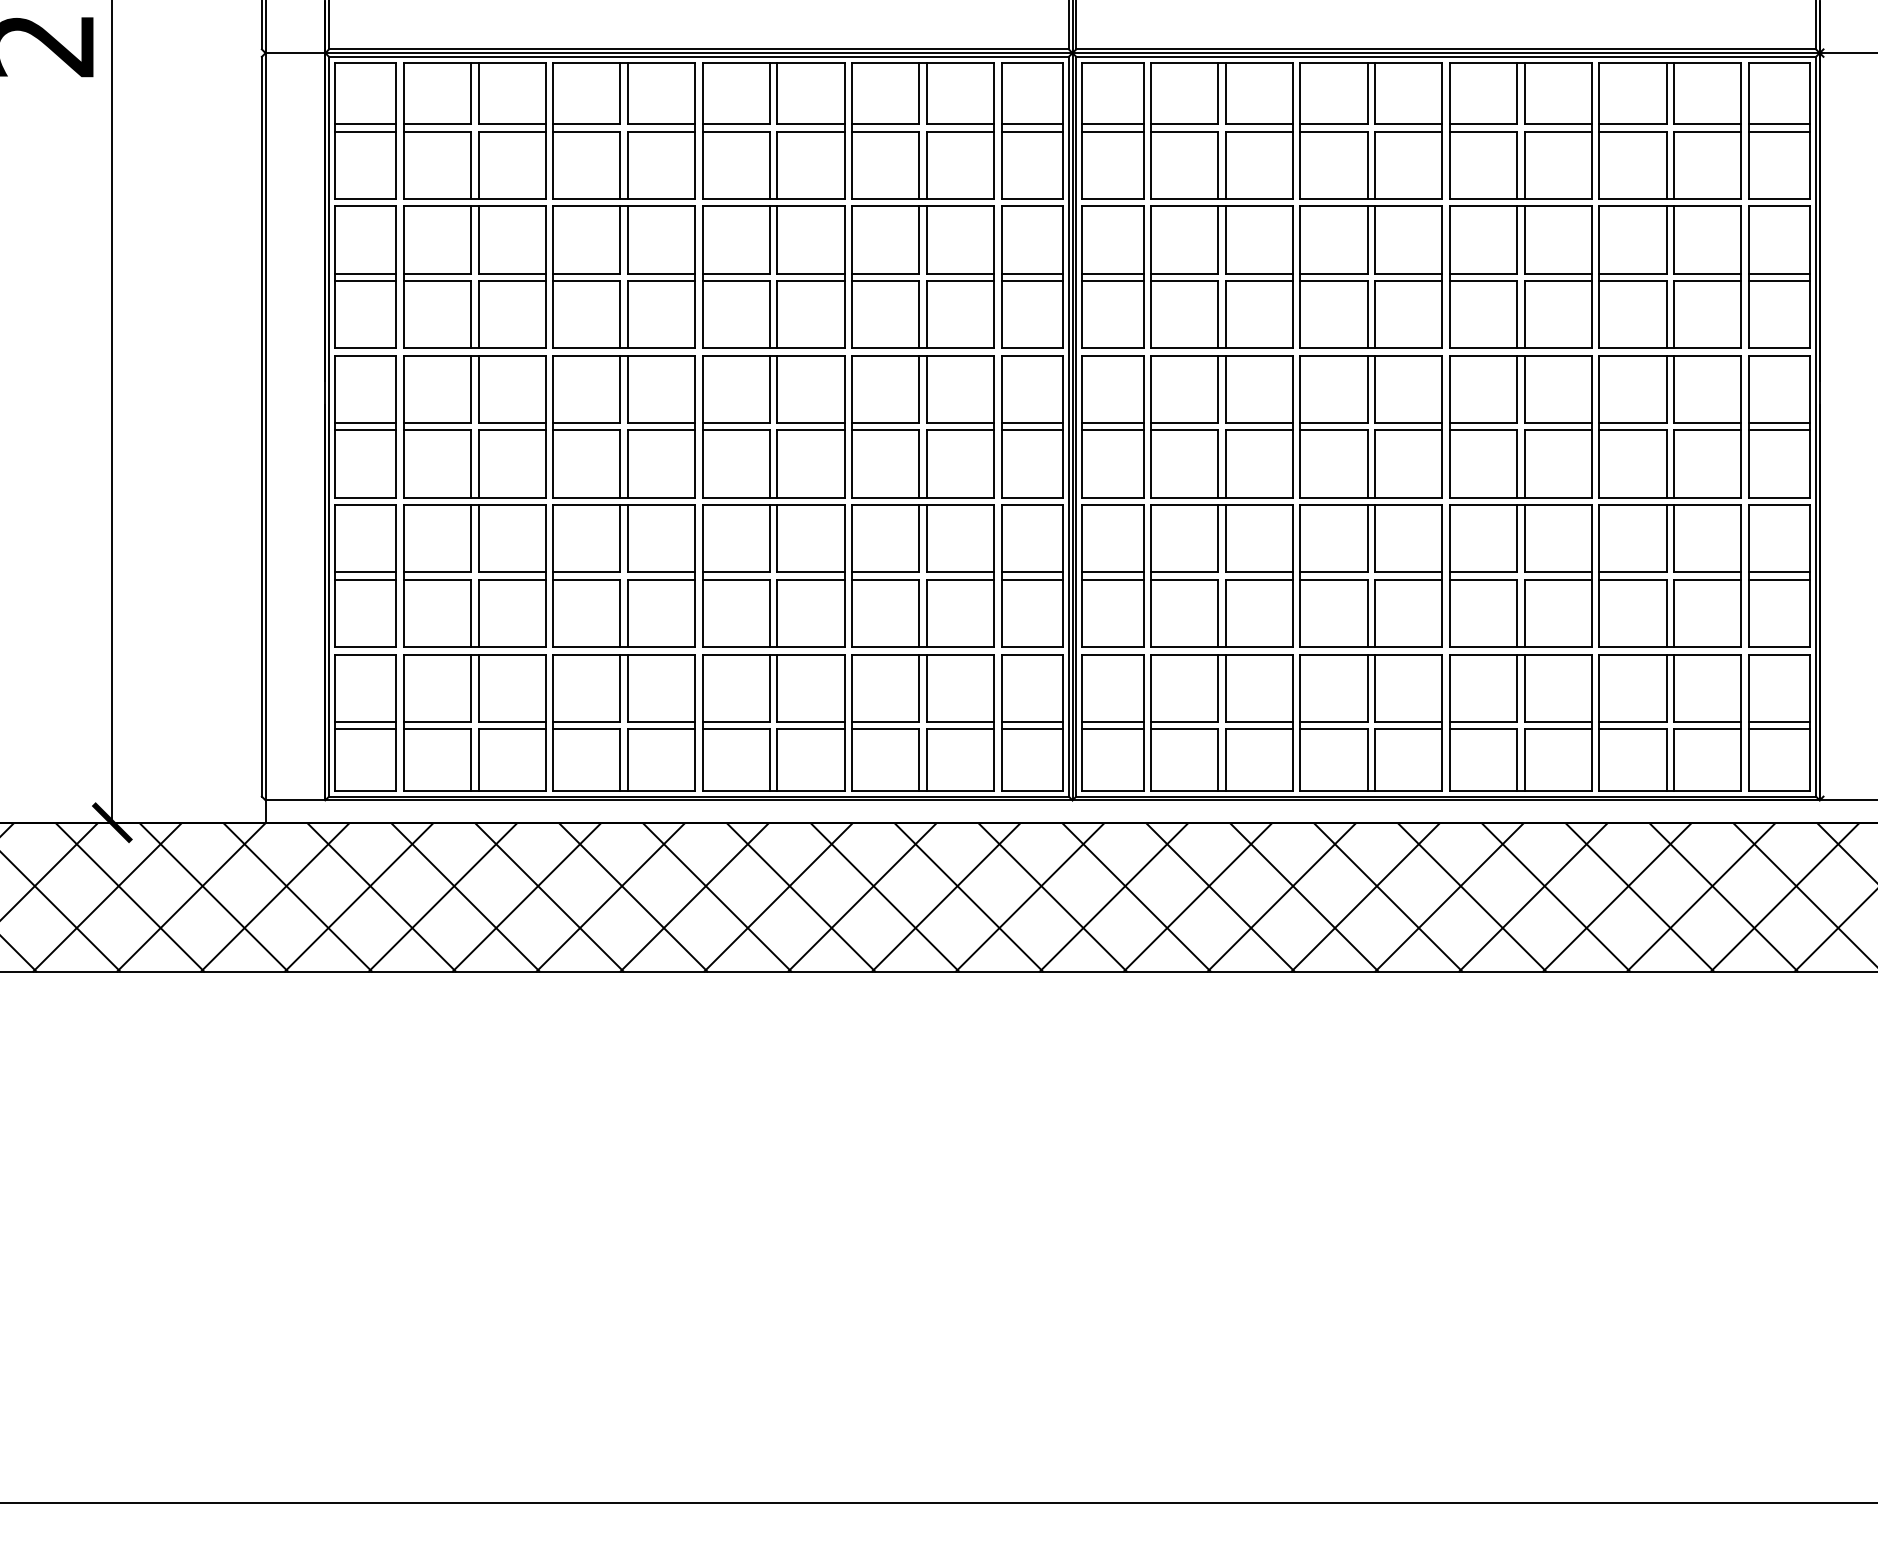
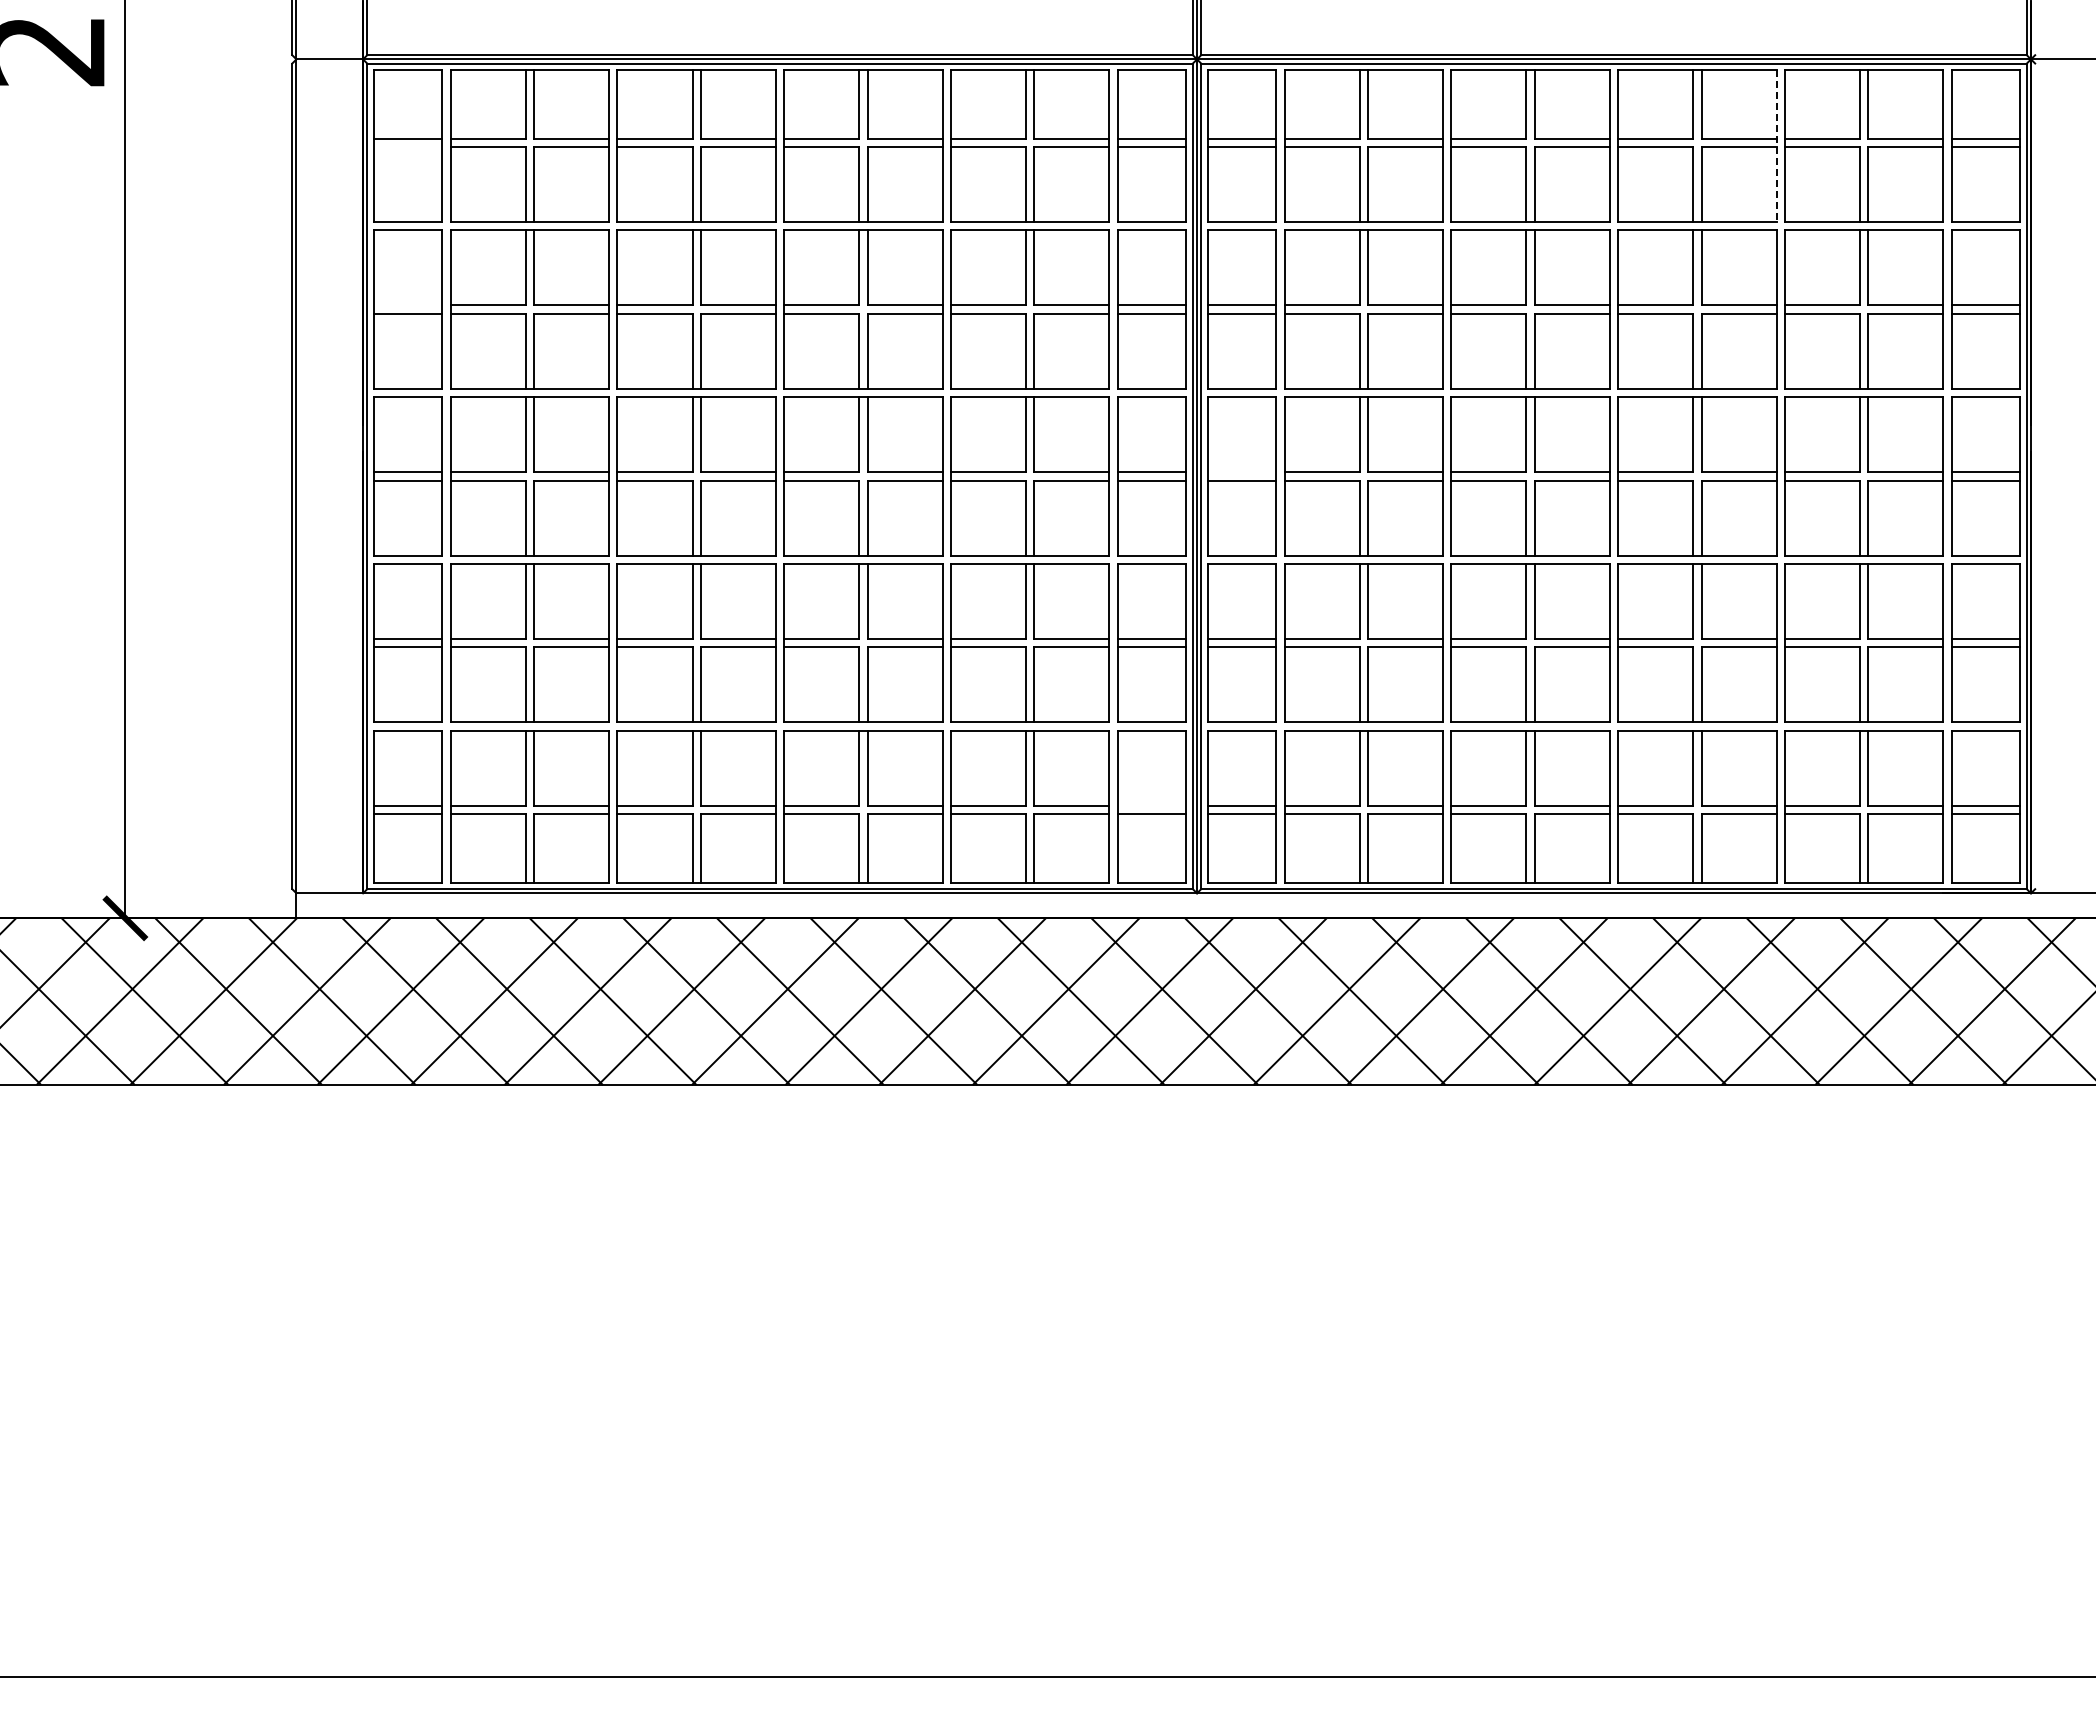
line: (365, 131) -> (407, 146), removed
line: (1591, 131) -> (1776, 146), solid -> dashed
line: (365, 273) -> (407, 305), removed
line: (1112, 423) -> (1241, 472), removed
line: (1031, 721) -> (1151, 805), removed

